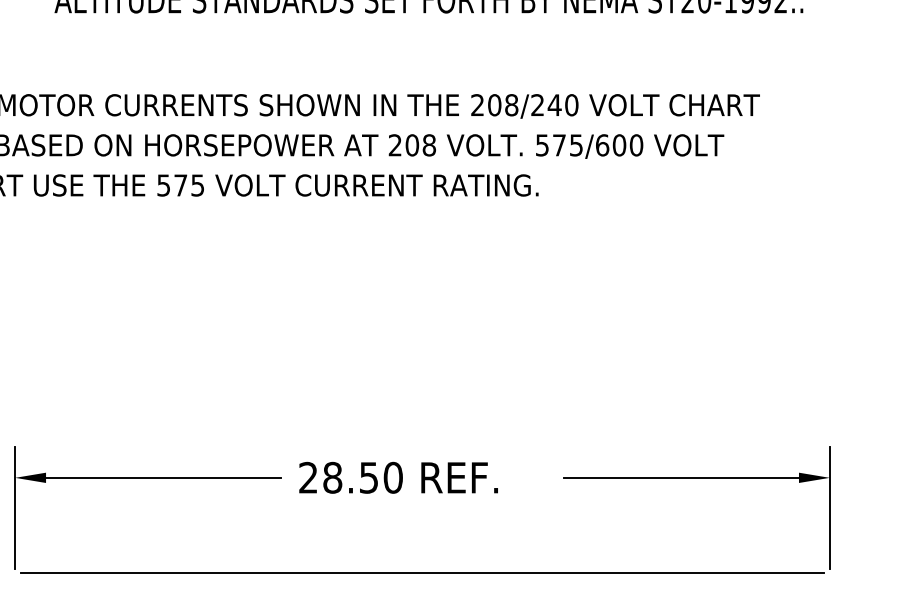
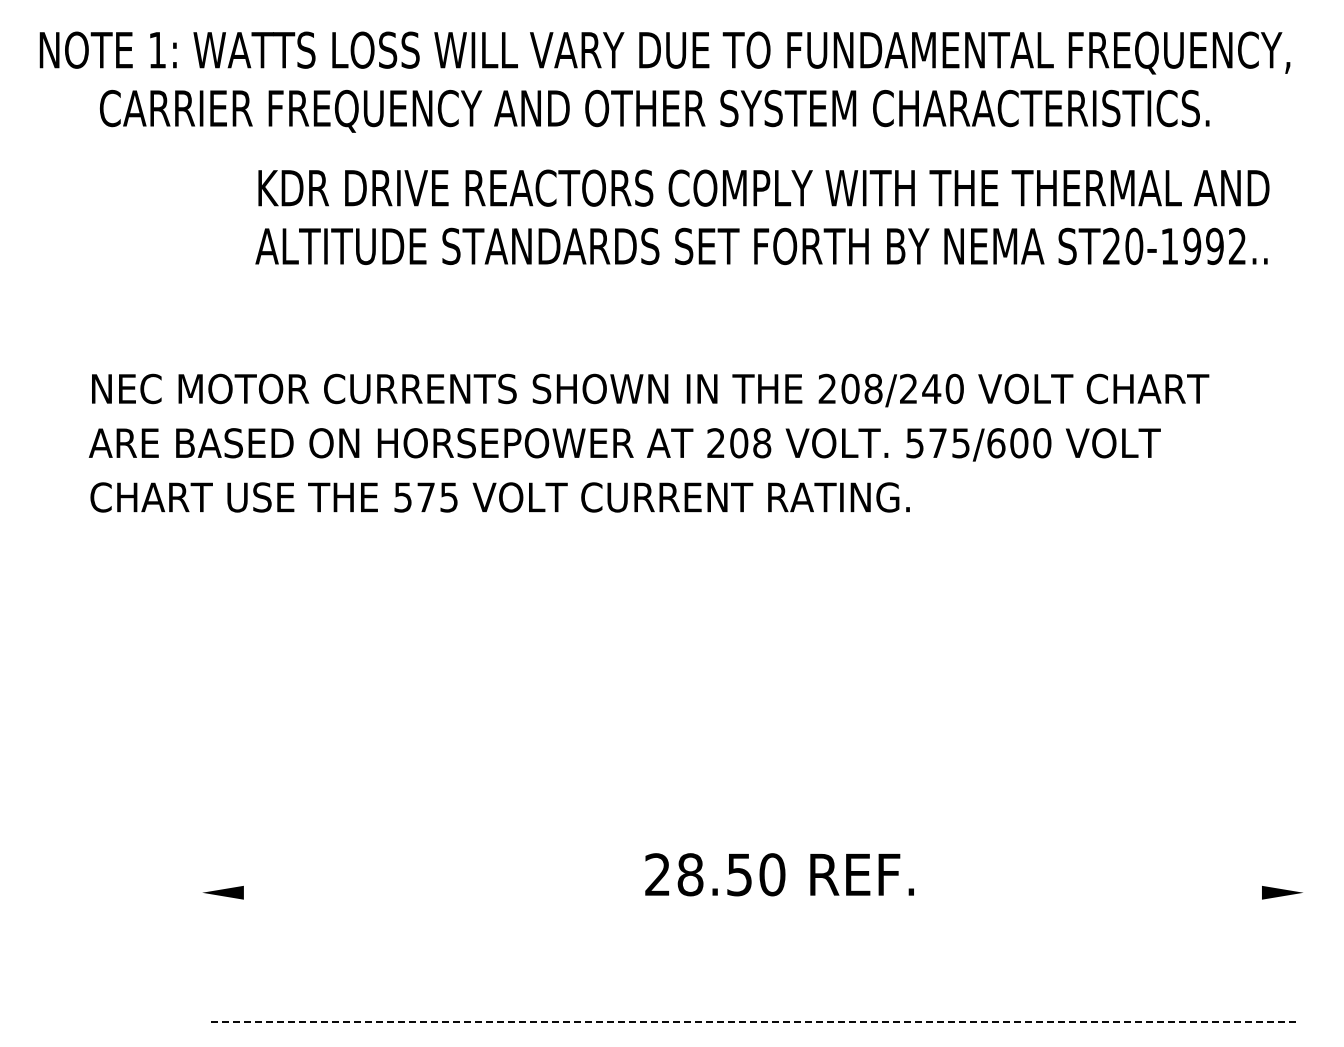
line: (163, 477) -> (402, 892), removed
text: (398, 477) -> (779, 874), moved
line: (681, 477) -> (1102, 892), removed
line: (15, 507) -> (202, 933), removed
line: (829, 507) -> (1303, 933), removed
line: (422, 573) -> (752, 1022), solid -> dashed

